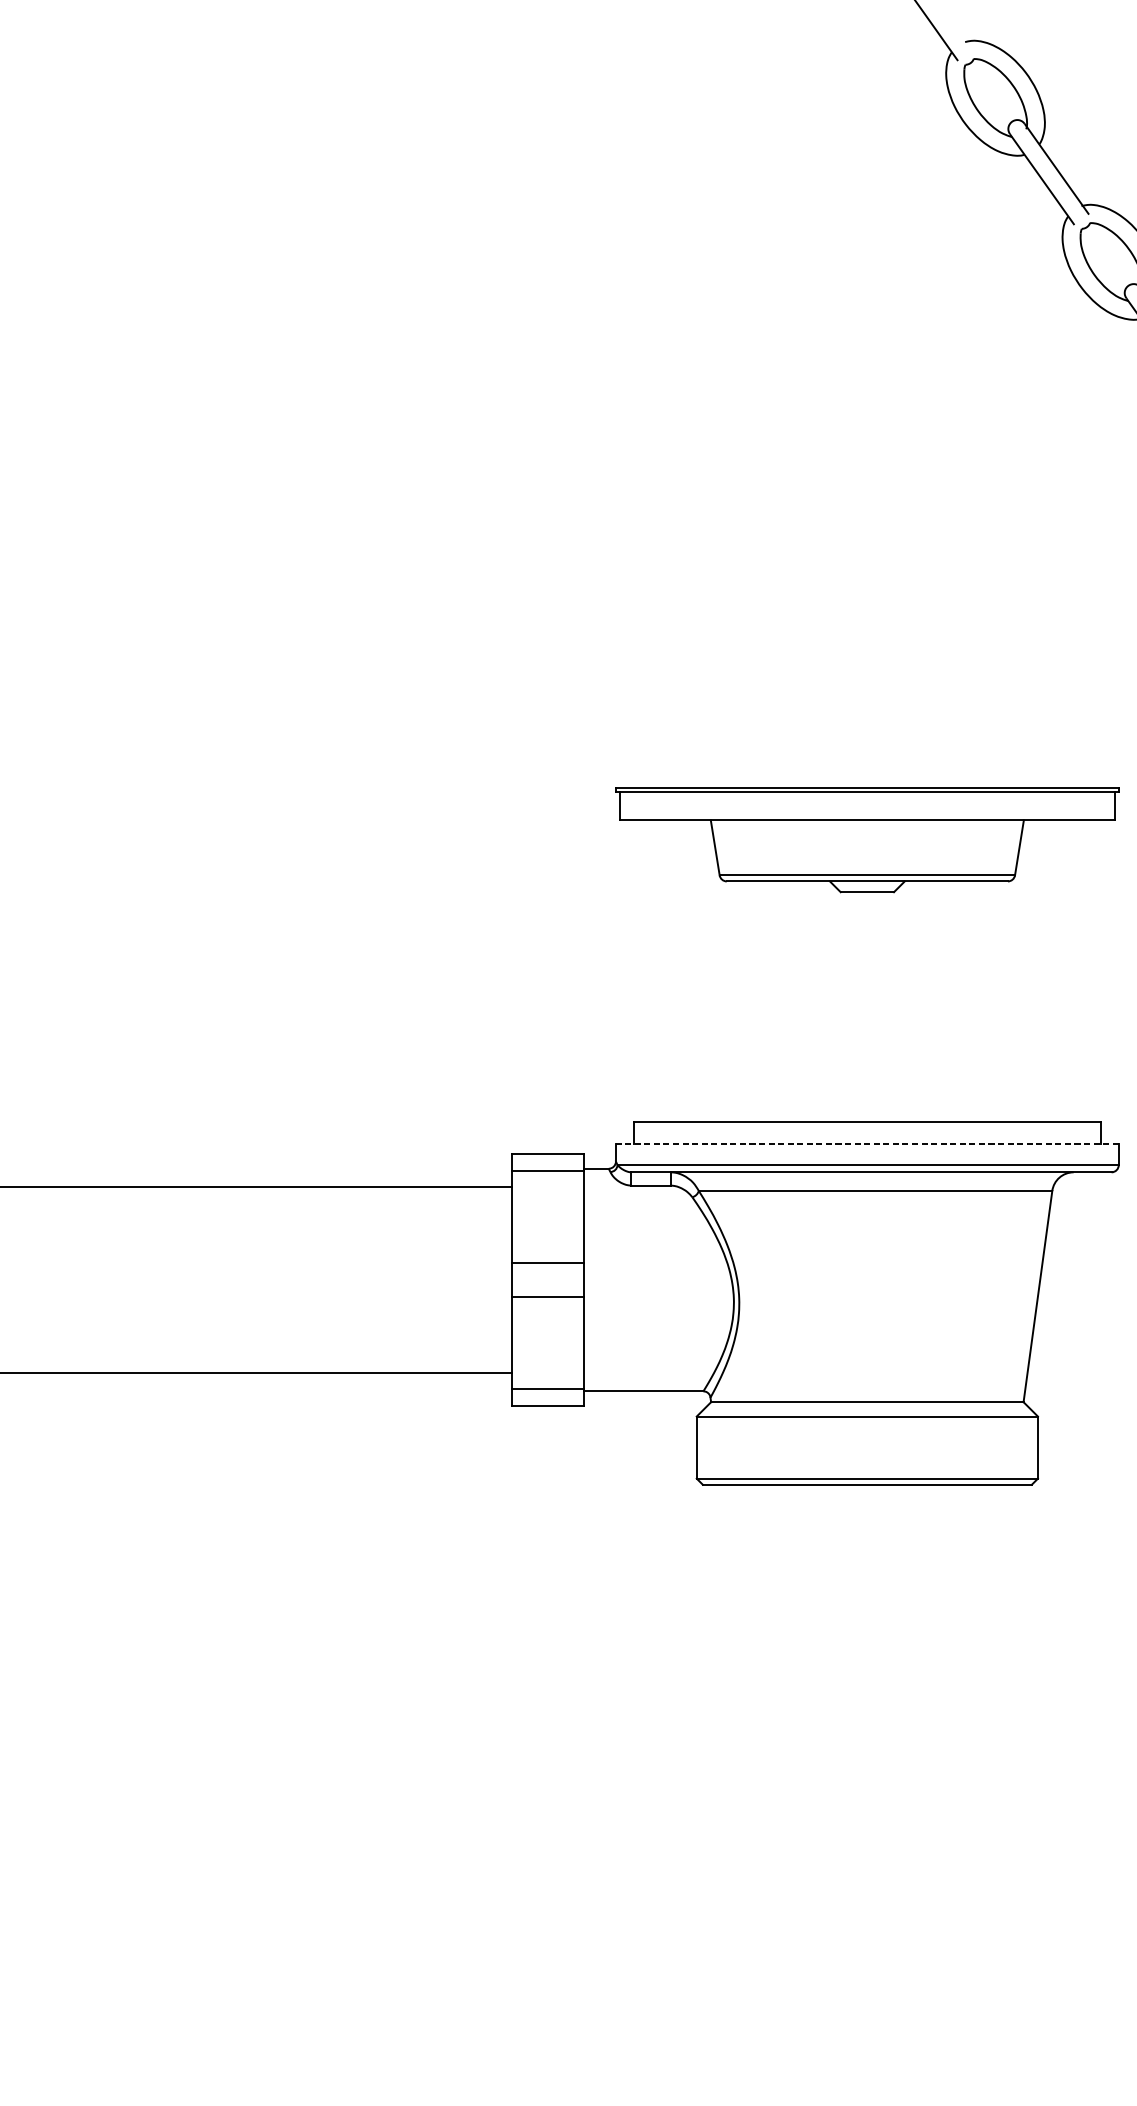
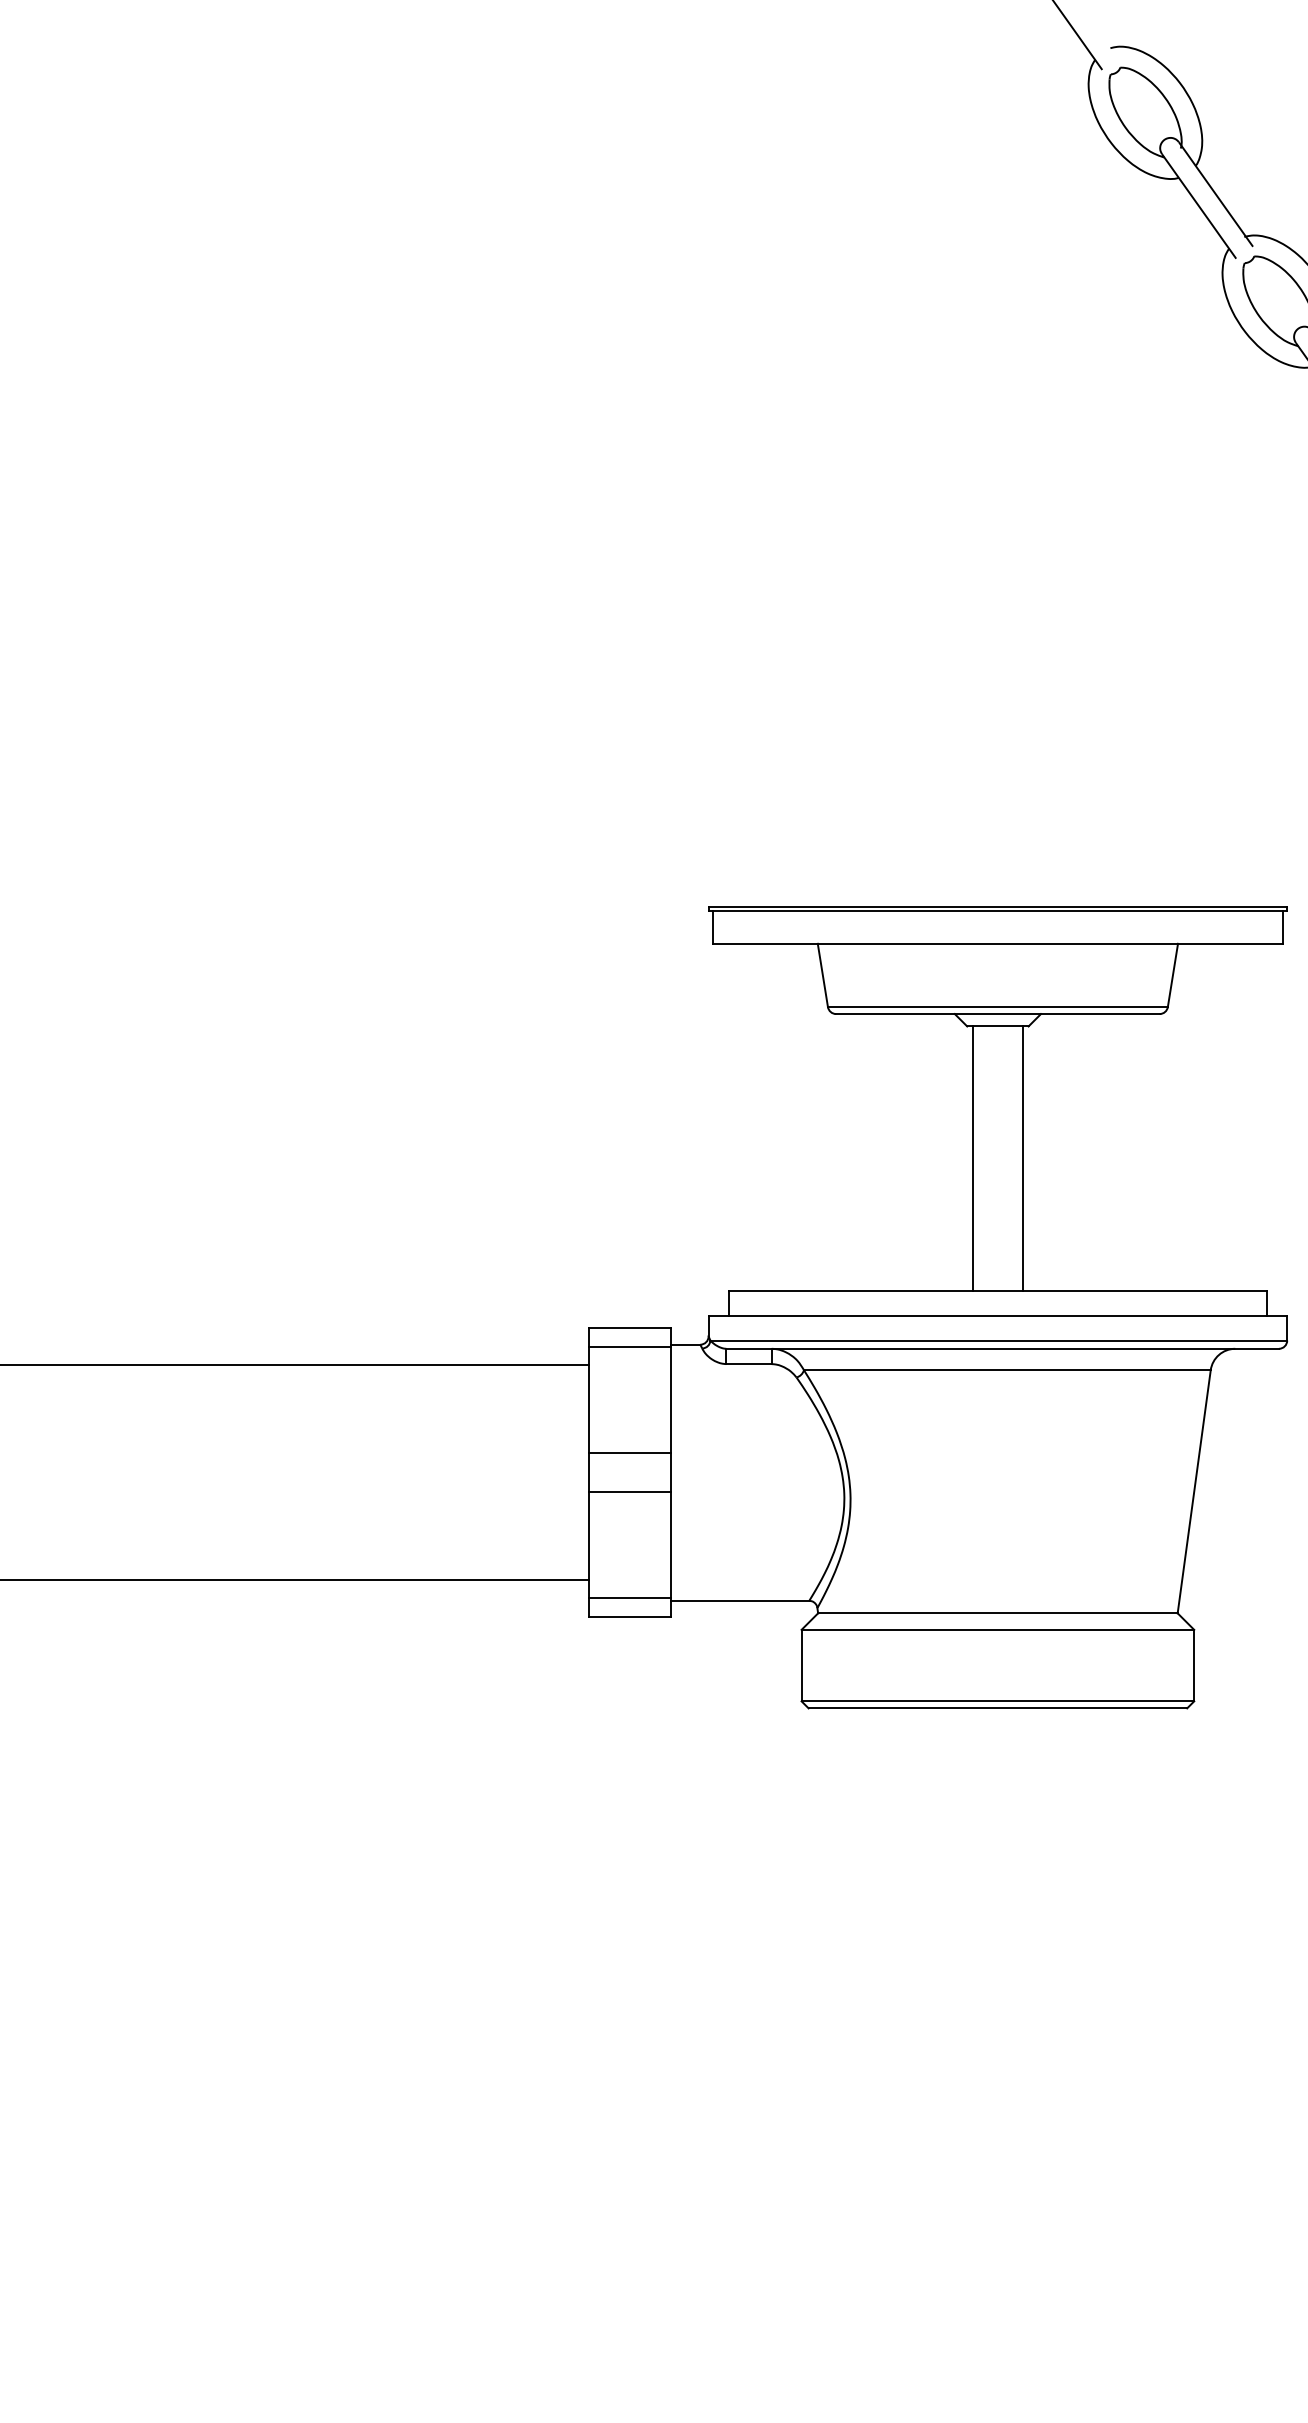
line: (846, 1006) -> (973, 1158), added
line: (888, 1006) -> (1022, 1158), added
line: (867, 1143) -> (997, 1315), dashed -> solid

